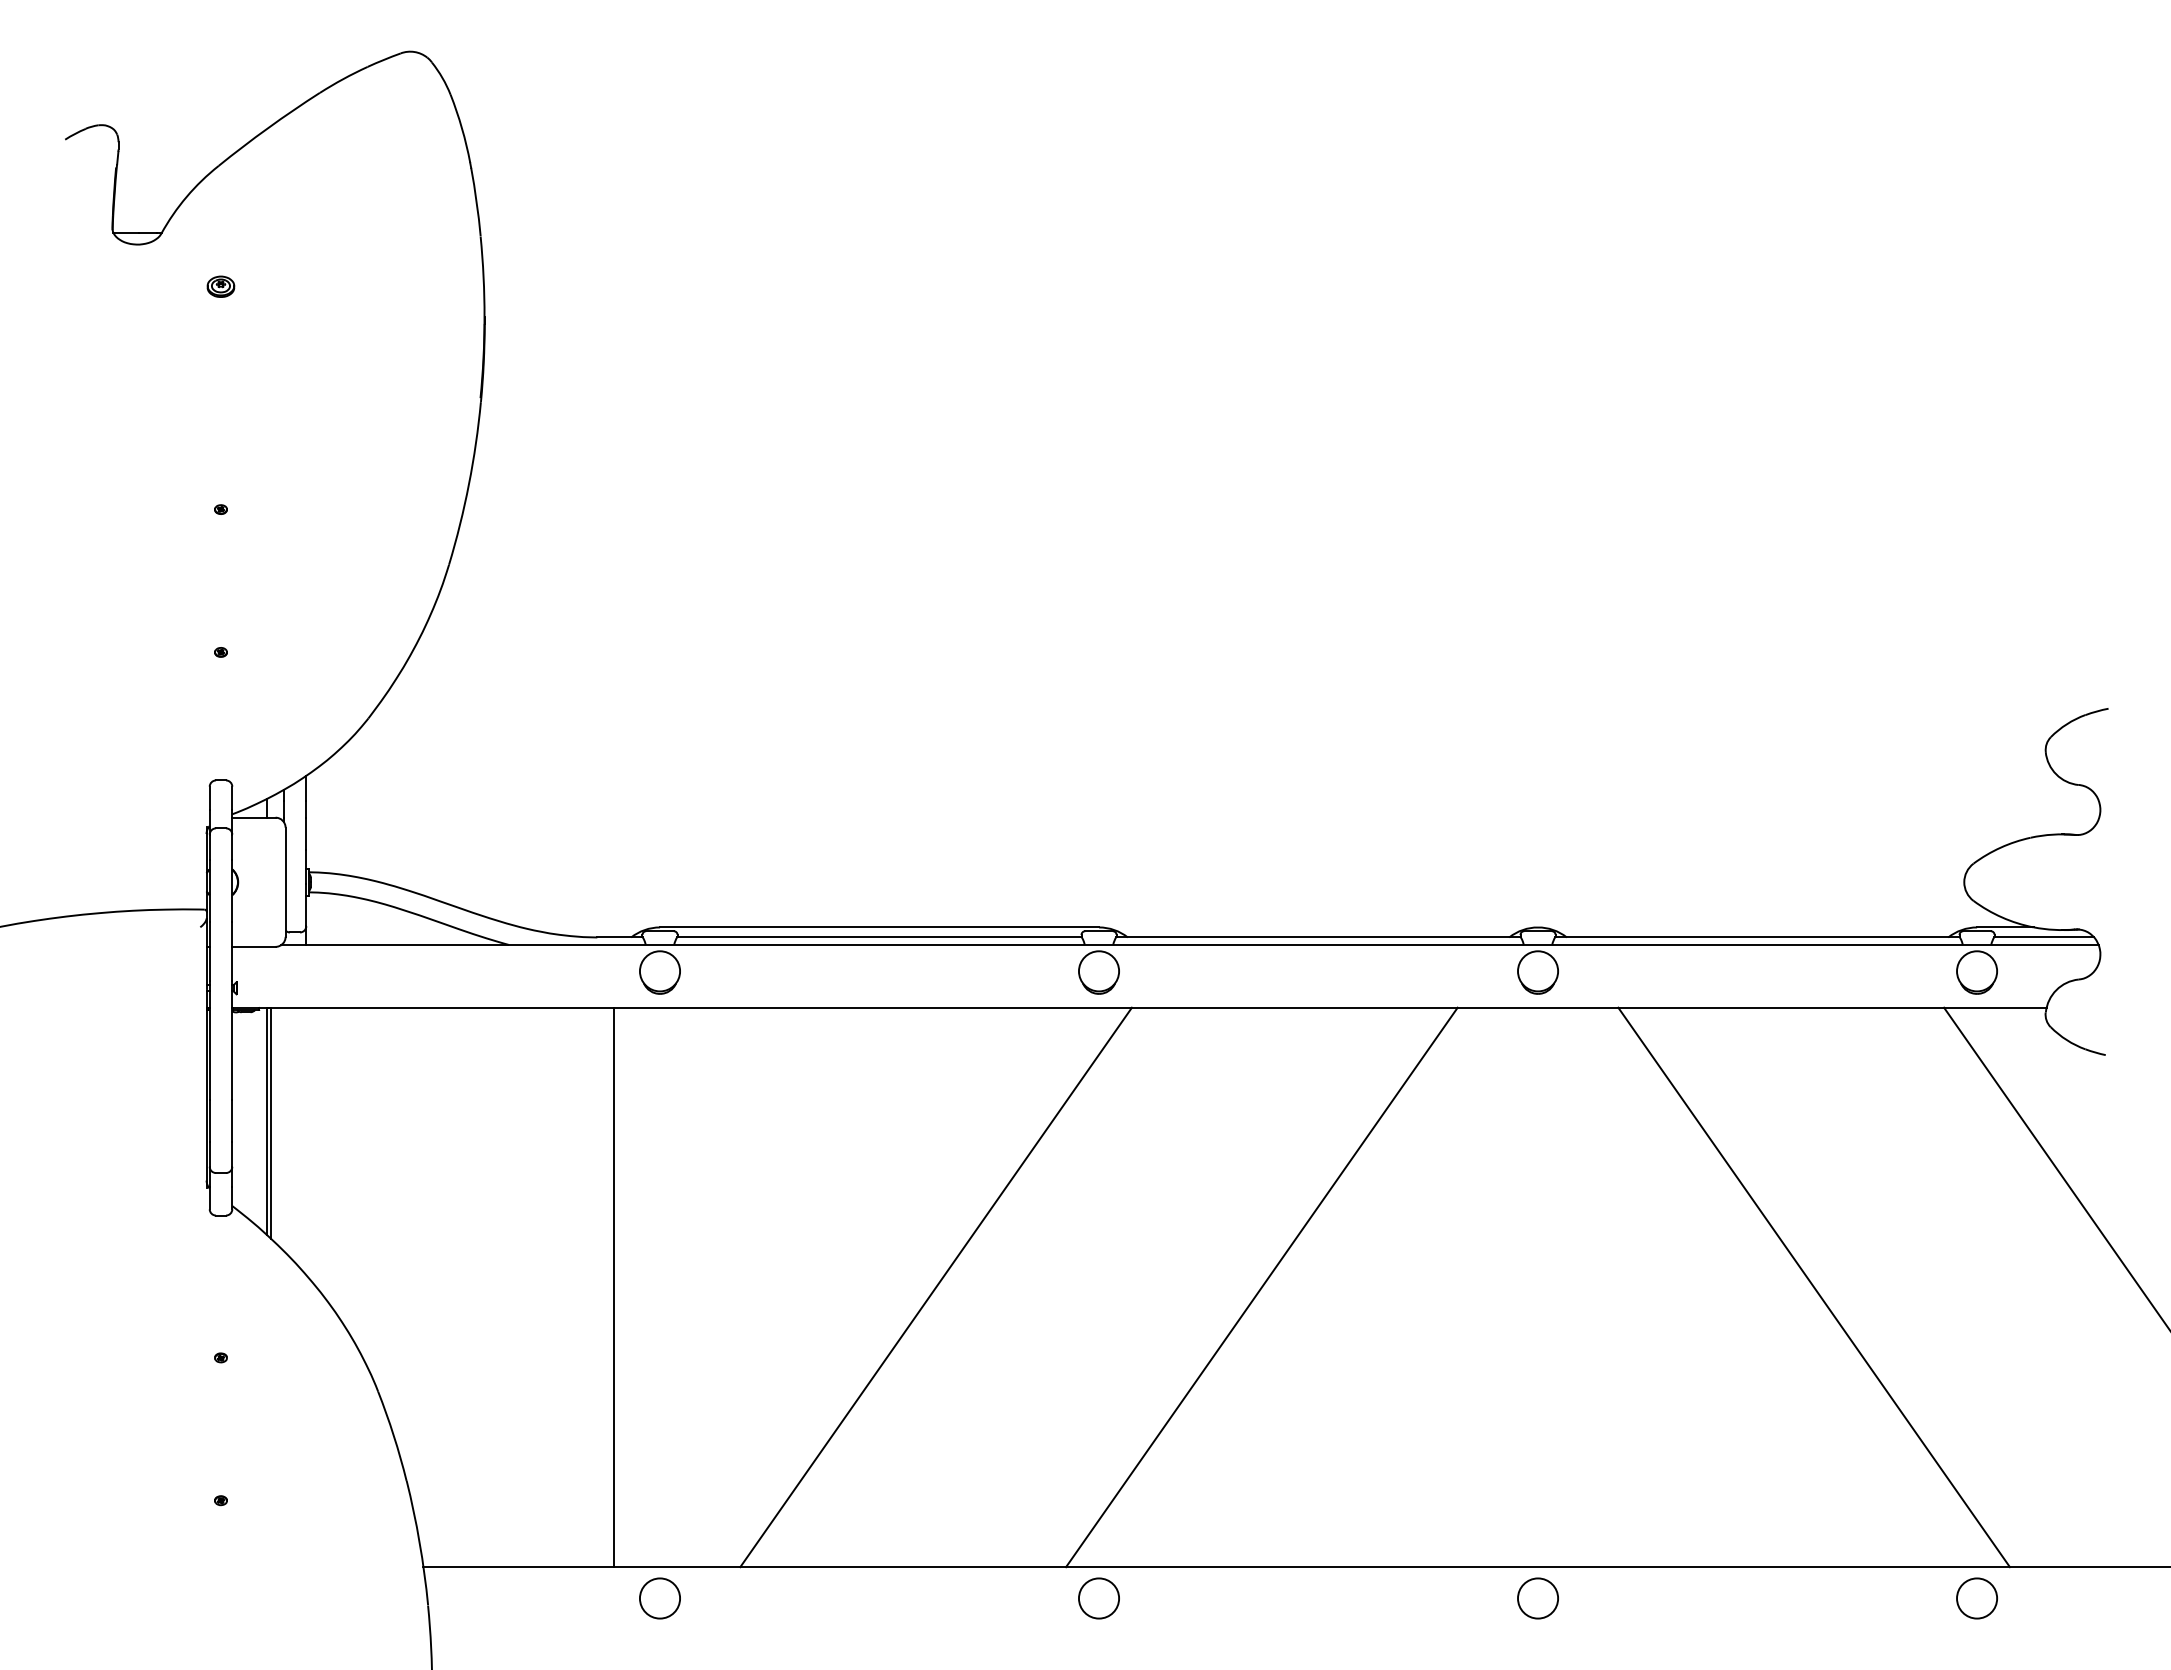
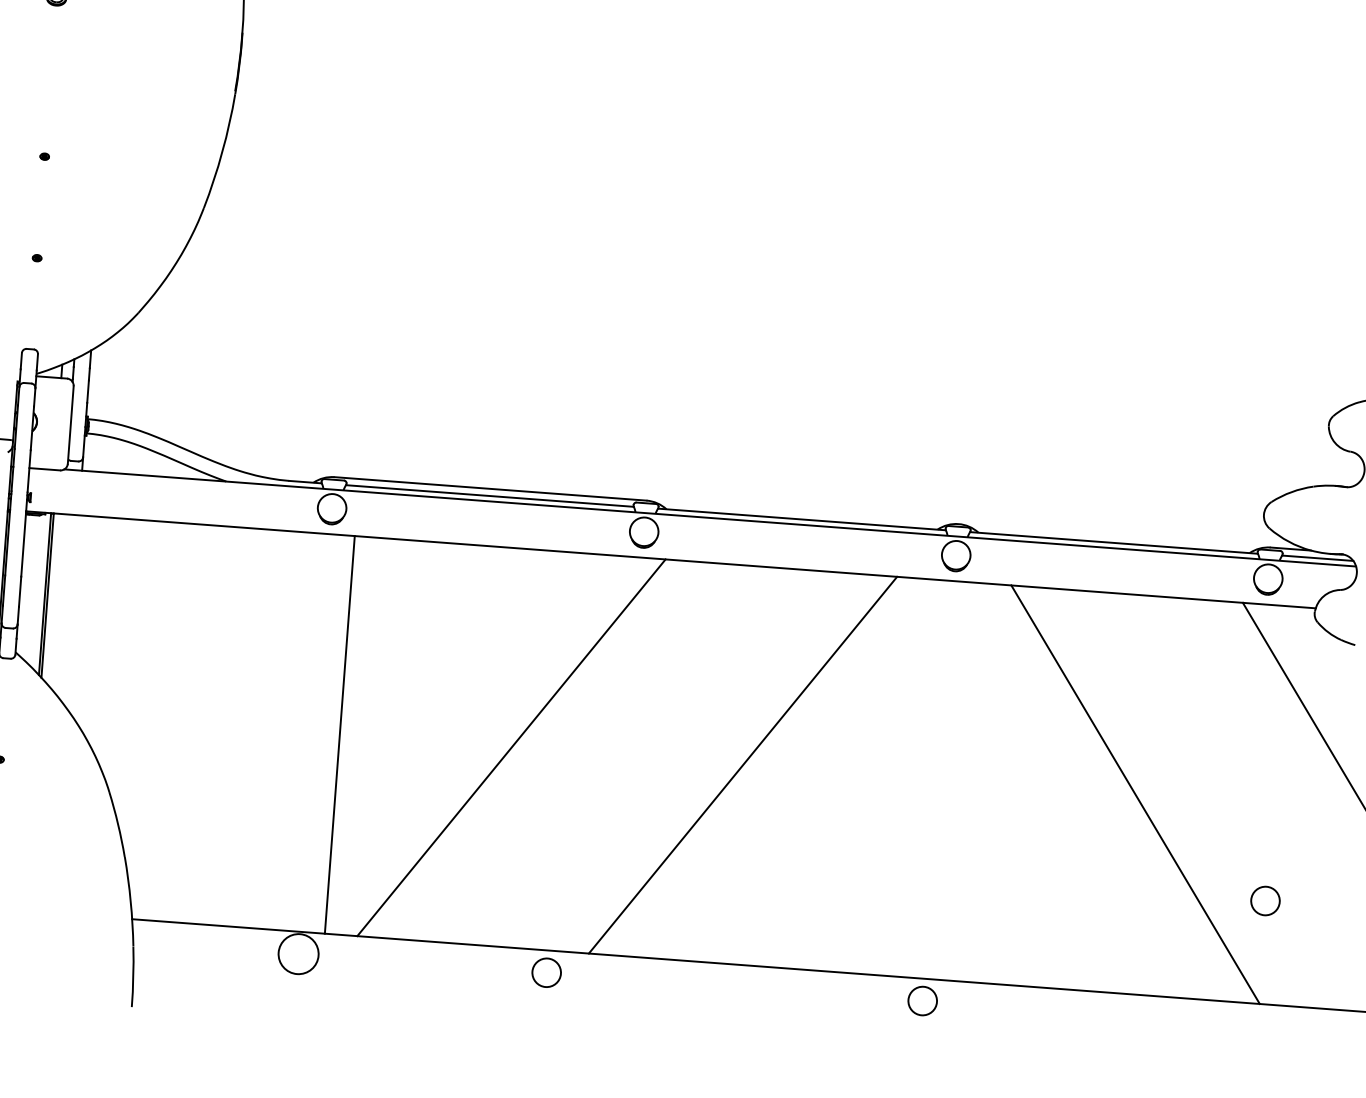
line: (613, 1287) -> (339, 734), moved
circle: (659, 1598) -> (298, 954), size x1.4
circle: (1098, 1598) -> (546, 972), moved
circle: (1976, 1598) -> (1265, 900), moved

